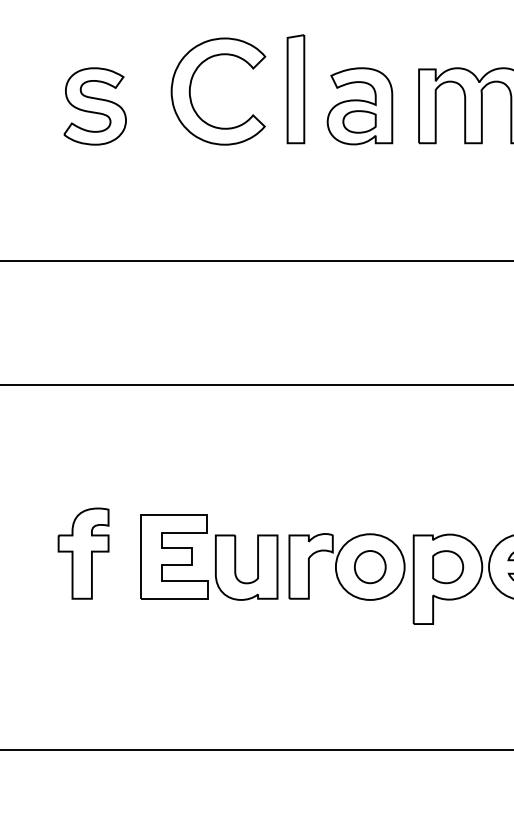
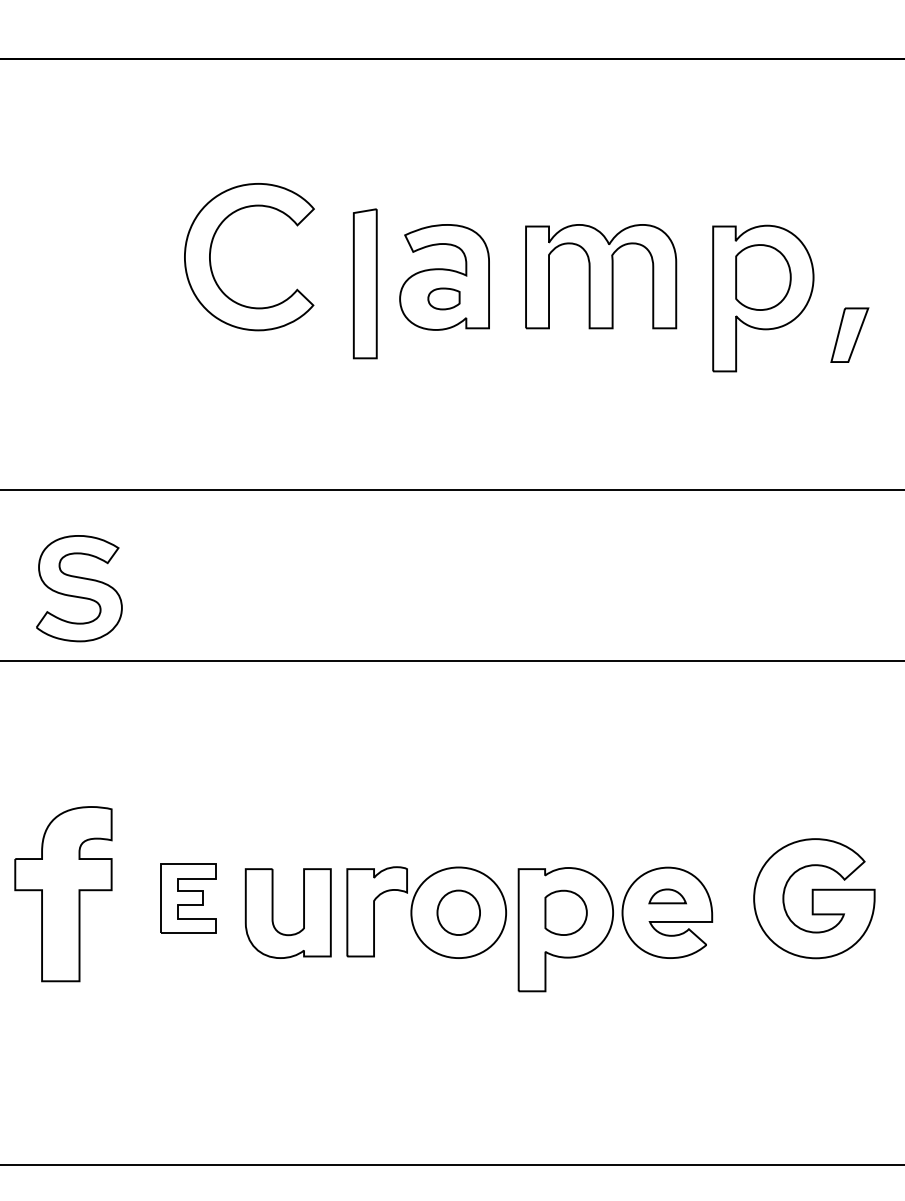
part: (295, 88) -> (364, 283), moved
part: (95, 106) -> (79, 588), moved
part: (359, 121) -> (443, 298), size x0.7
part: (83, 553) -> (63, 894), size x1.4
part: (174, 556) -> (188, 898), size x0.6

